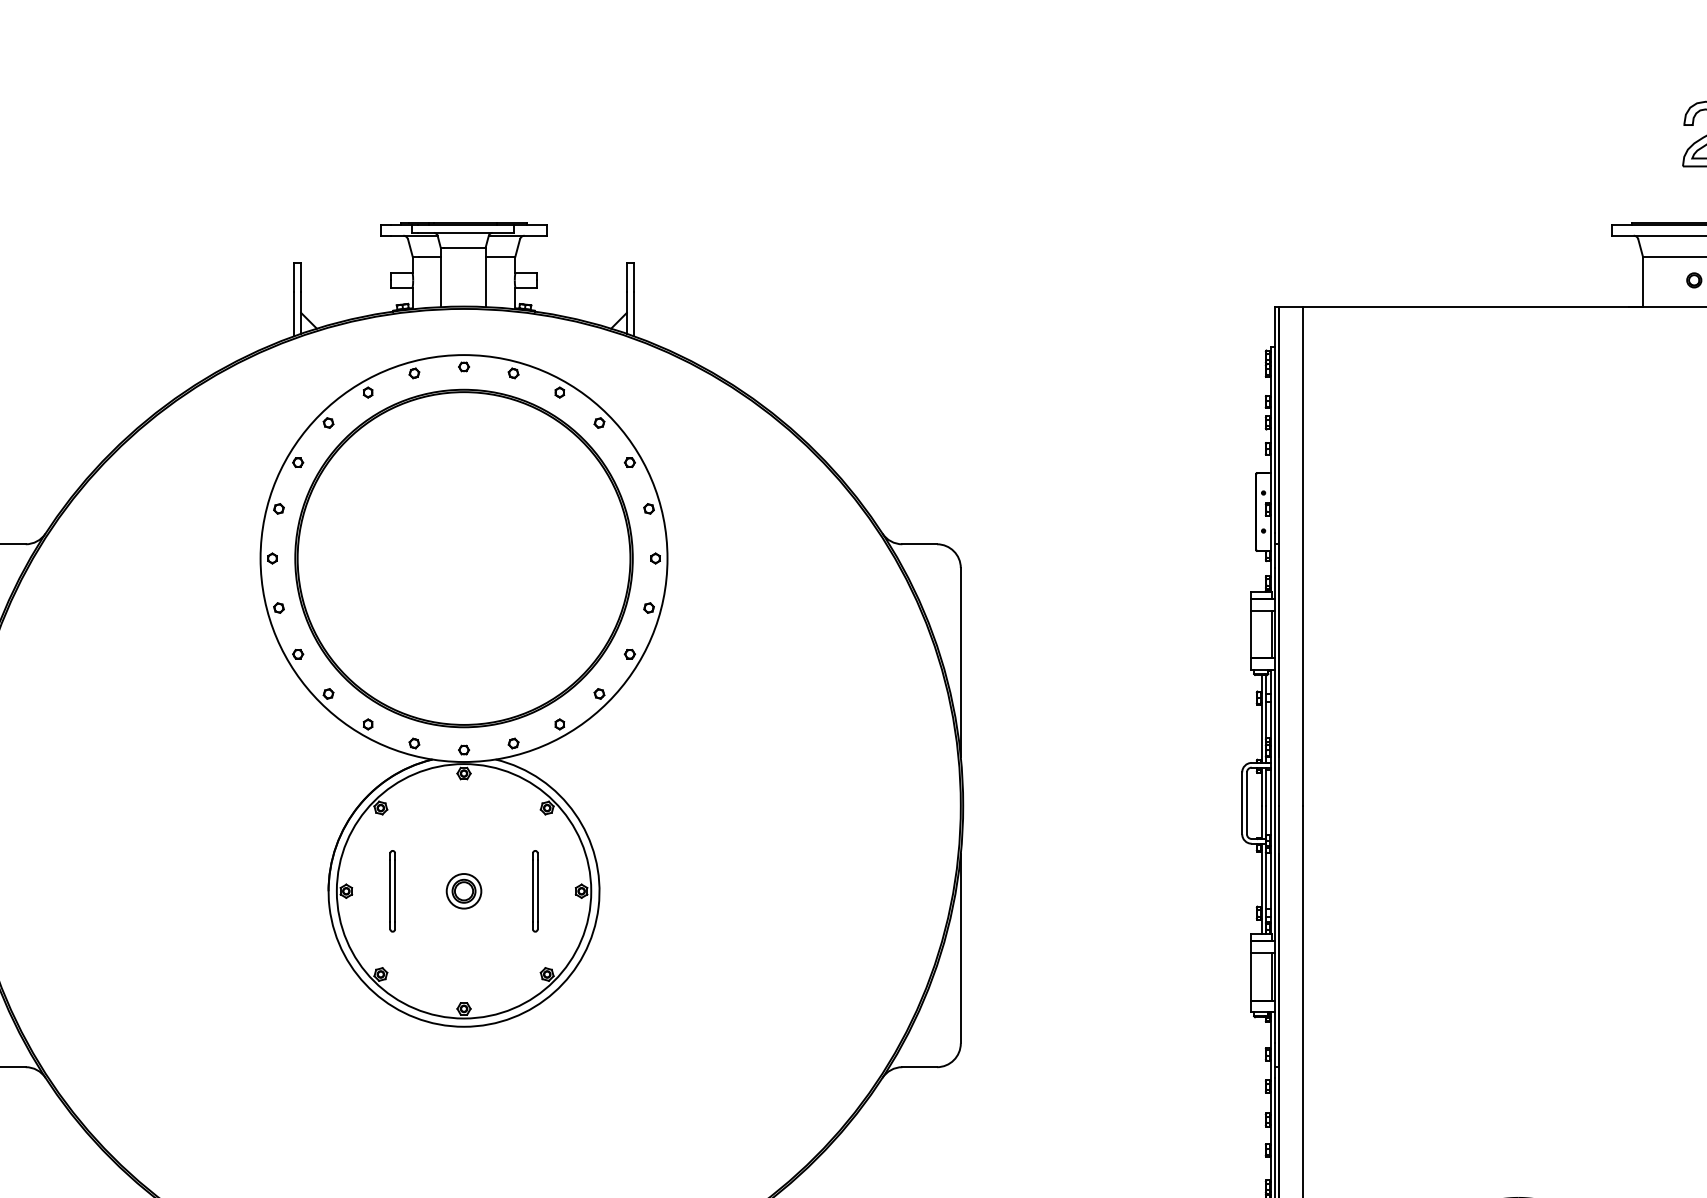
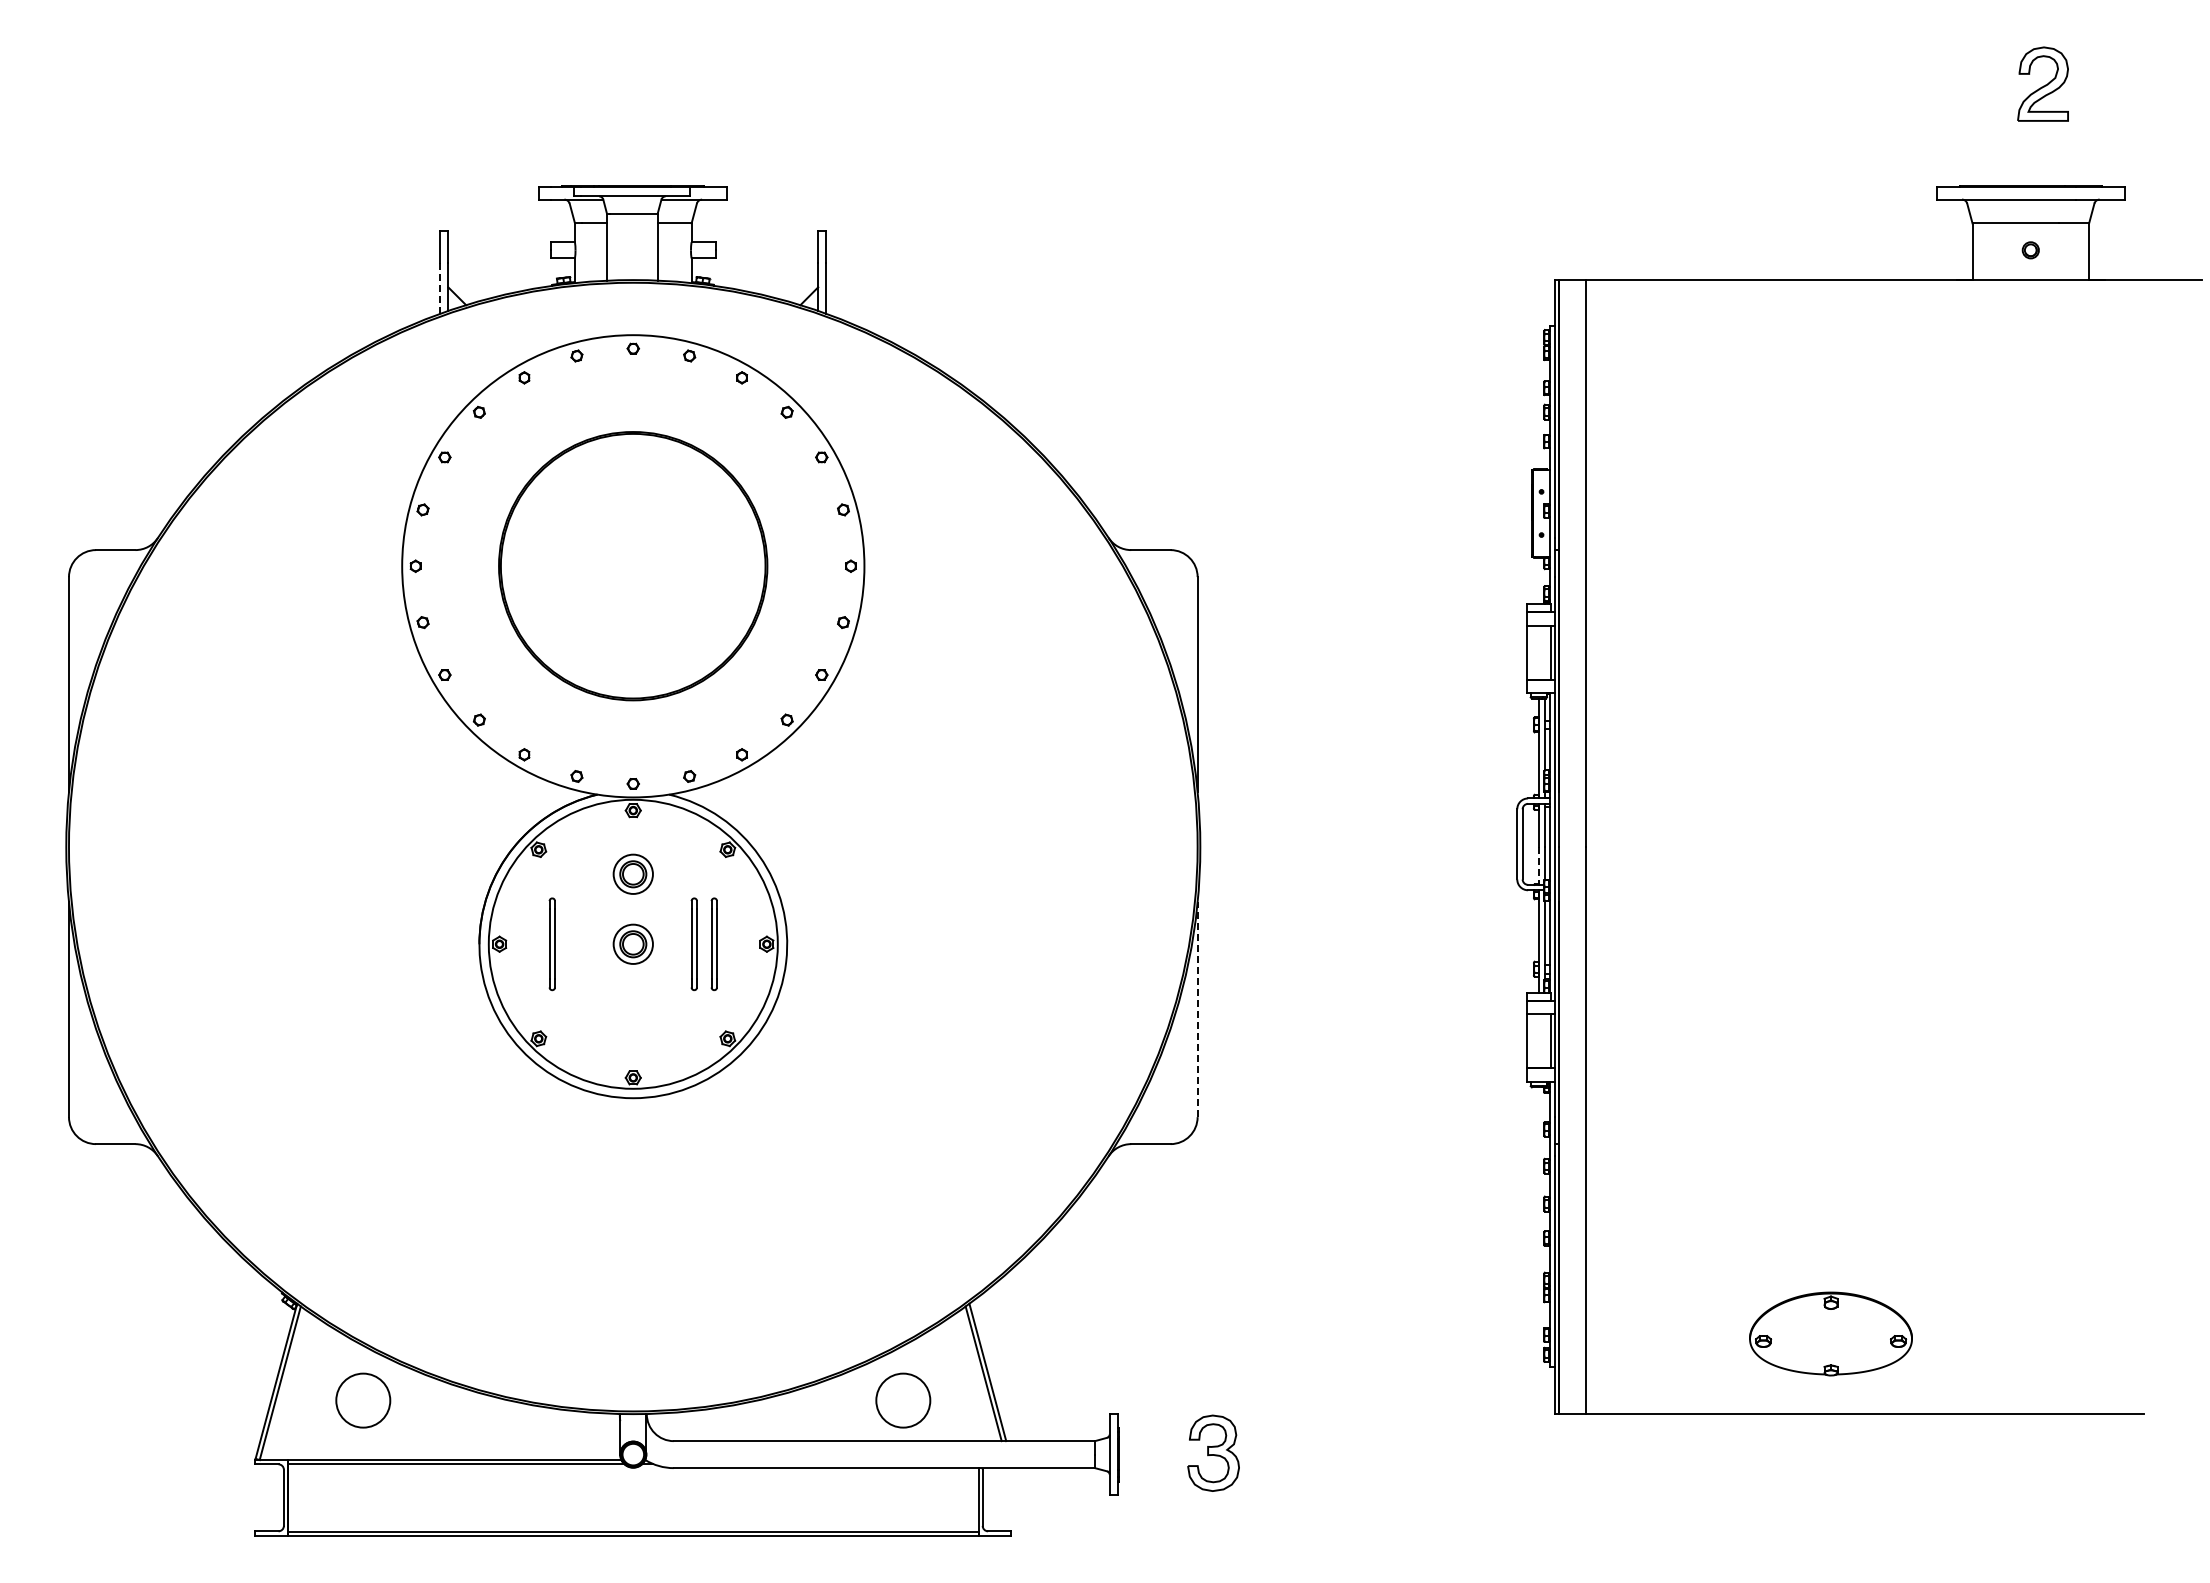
line: (294, 313) -> (440, 287), solid -> dashed
part: (463, 557) -> (632, 565), size x0.7
line: (1261, 821) -> (1539, 865), solid -> dashed
part: (463, 828) -> (632, 873), added
part: (517, 891) -> (693, 944), added
line: (960, 948) -> (1197, 1009), solid -> dashed

